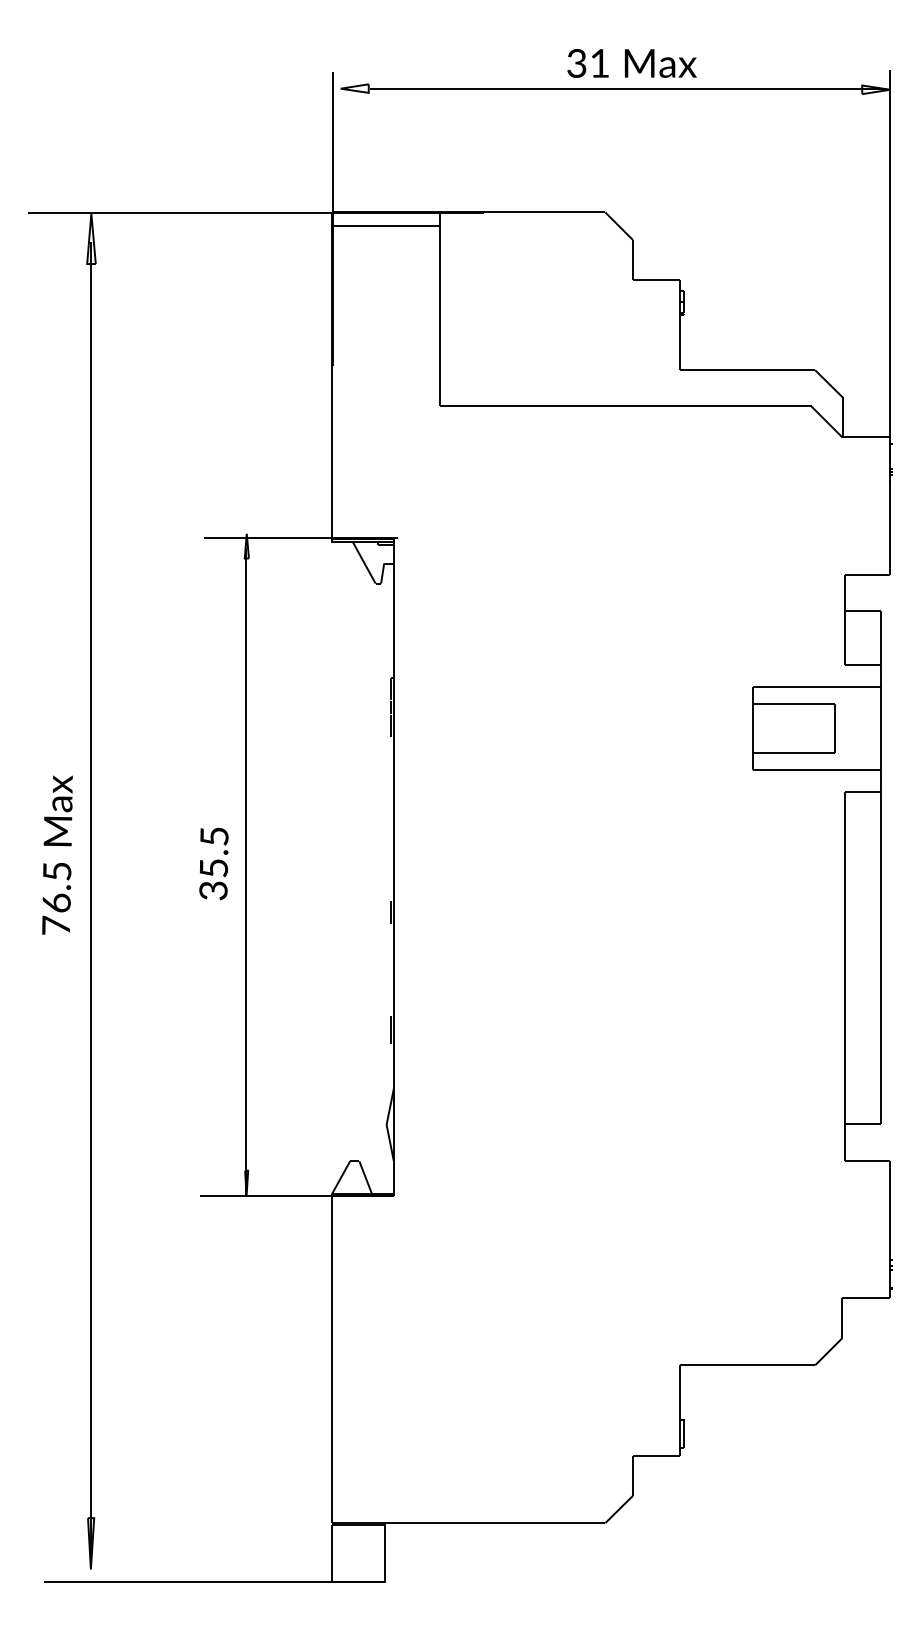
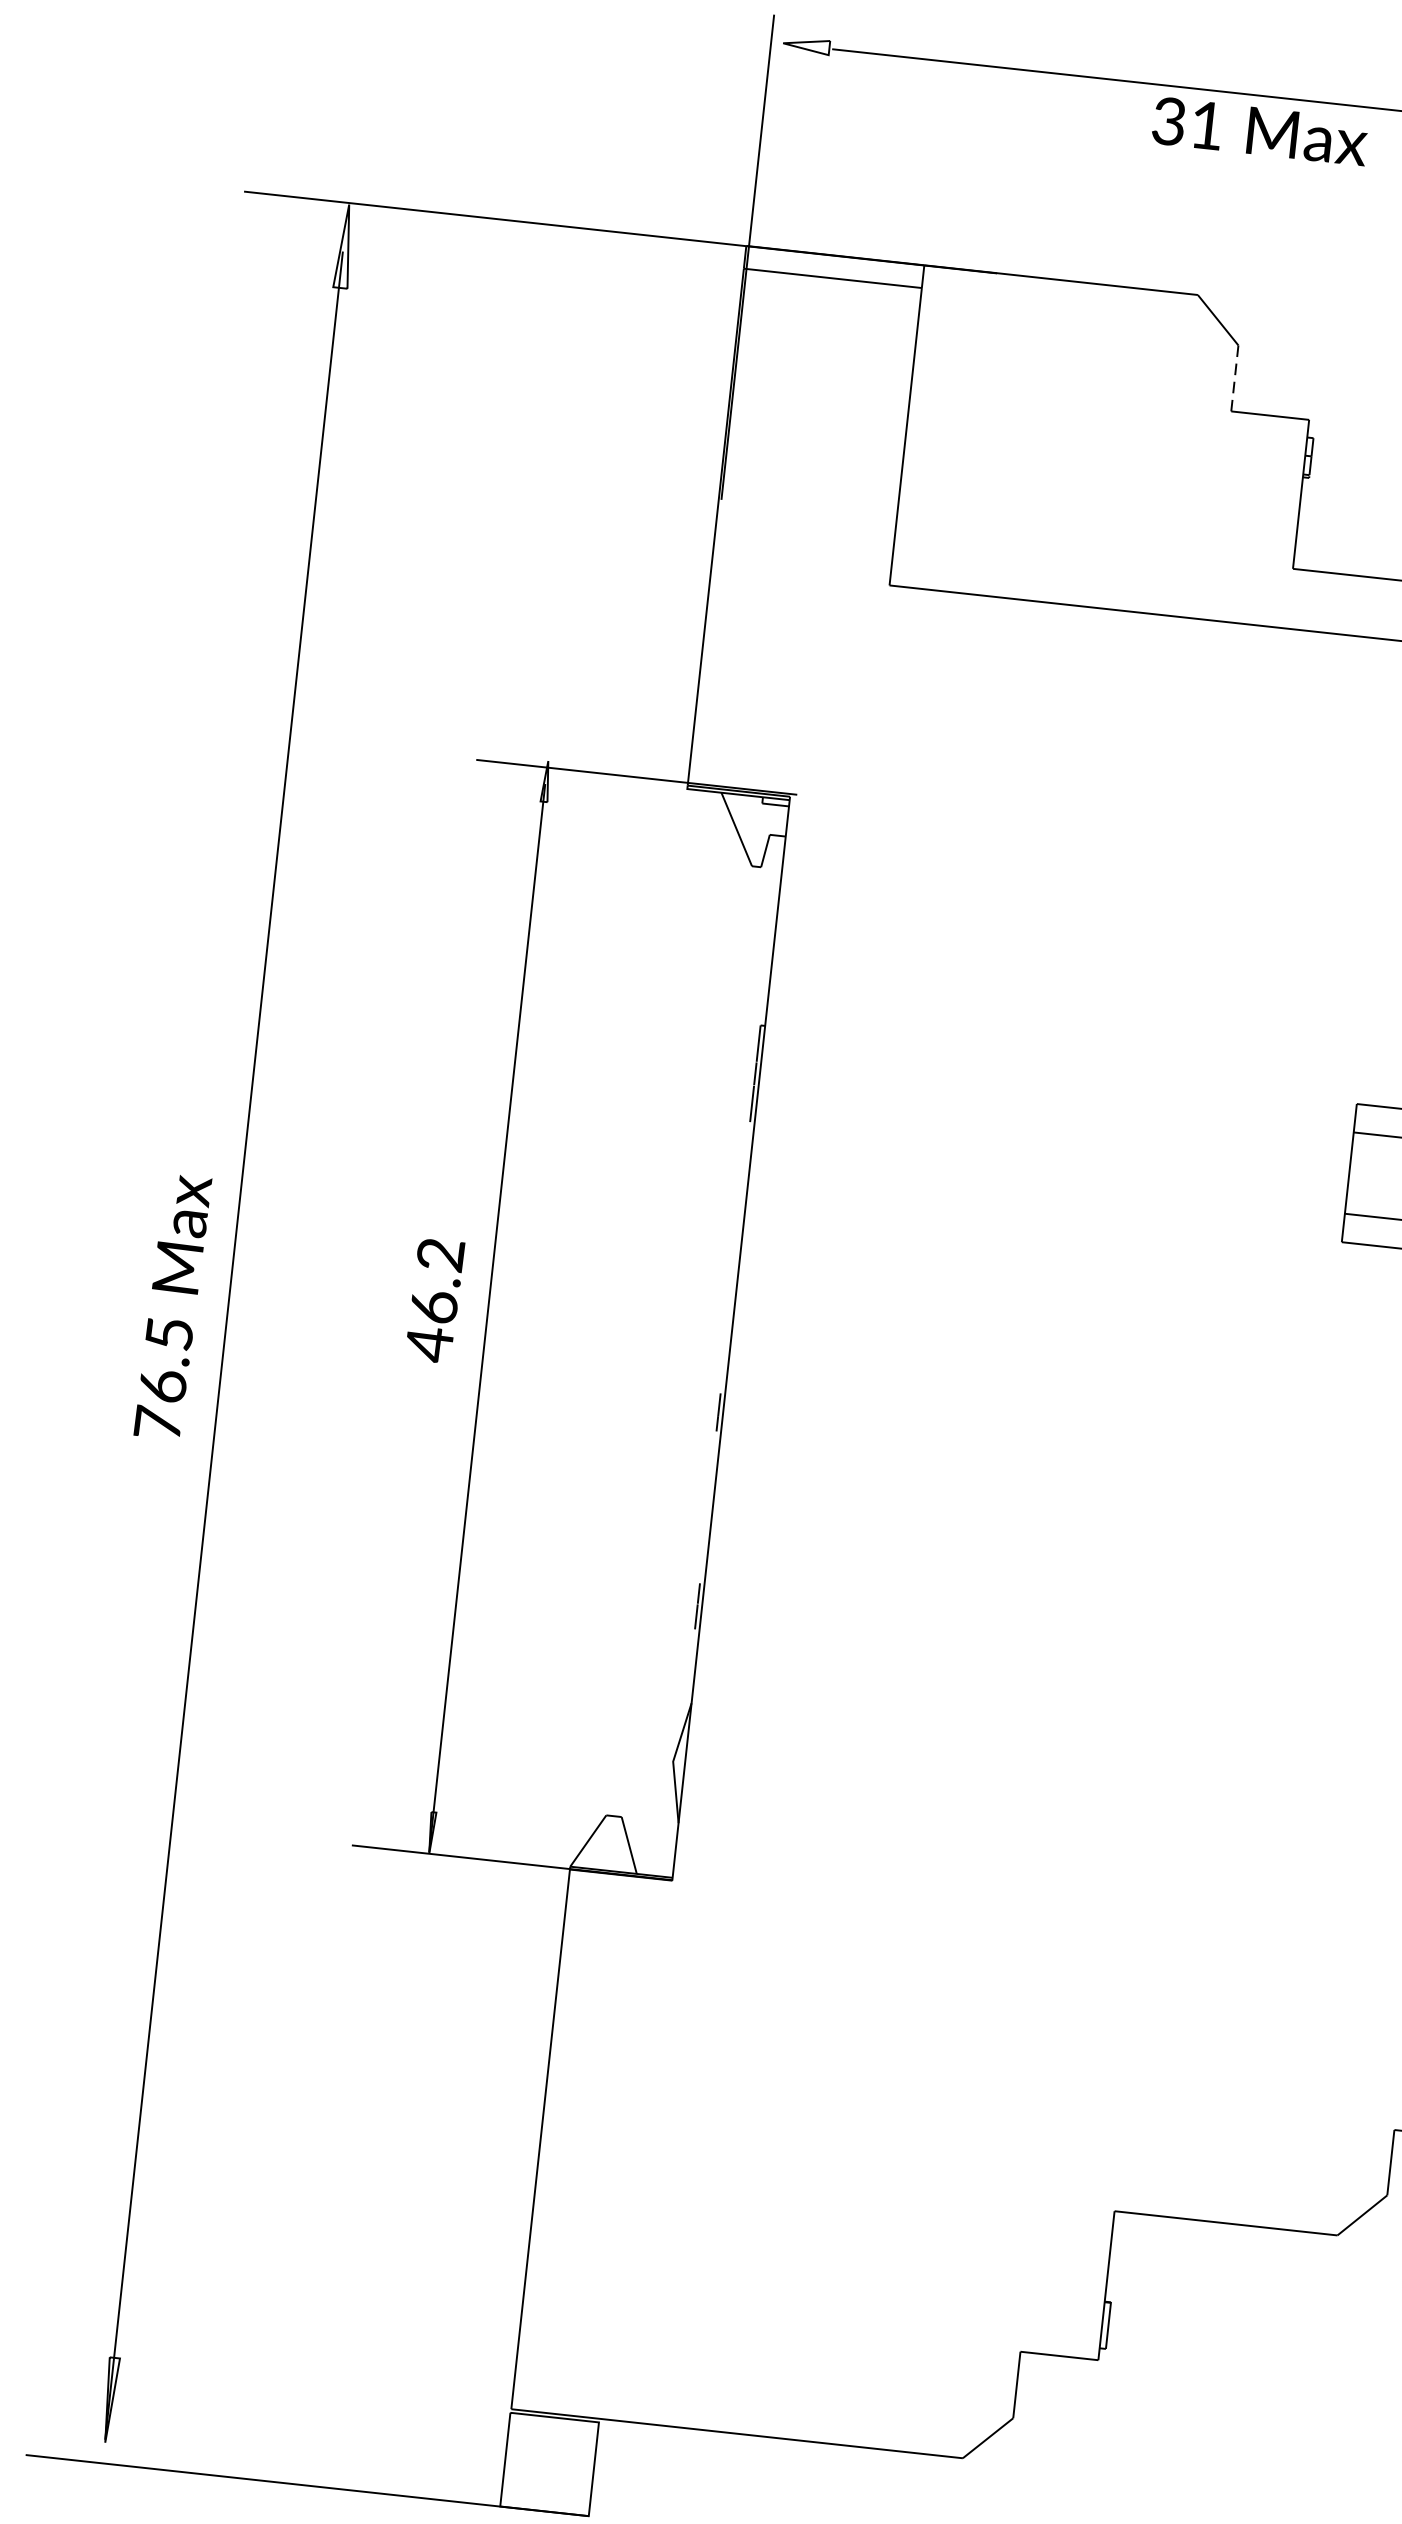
text: (631, 63) -> (1259, 131), moved
line: (632, 260) -> (1233, 379), solid -> dashed
text: (57, 854) -> (173, 1305), moved
text: (213, 864) -> (434, 1300), 35.5 -> 46.2

